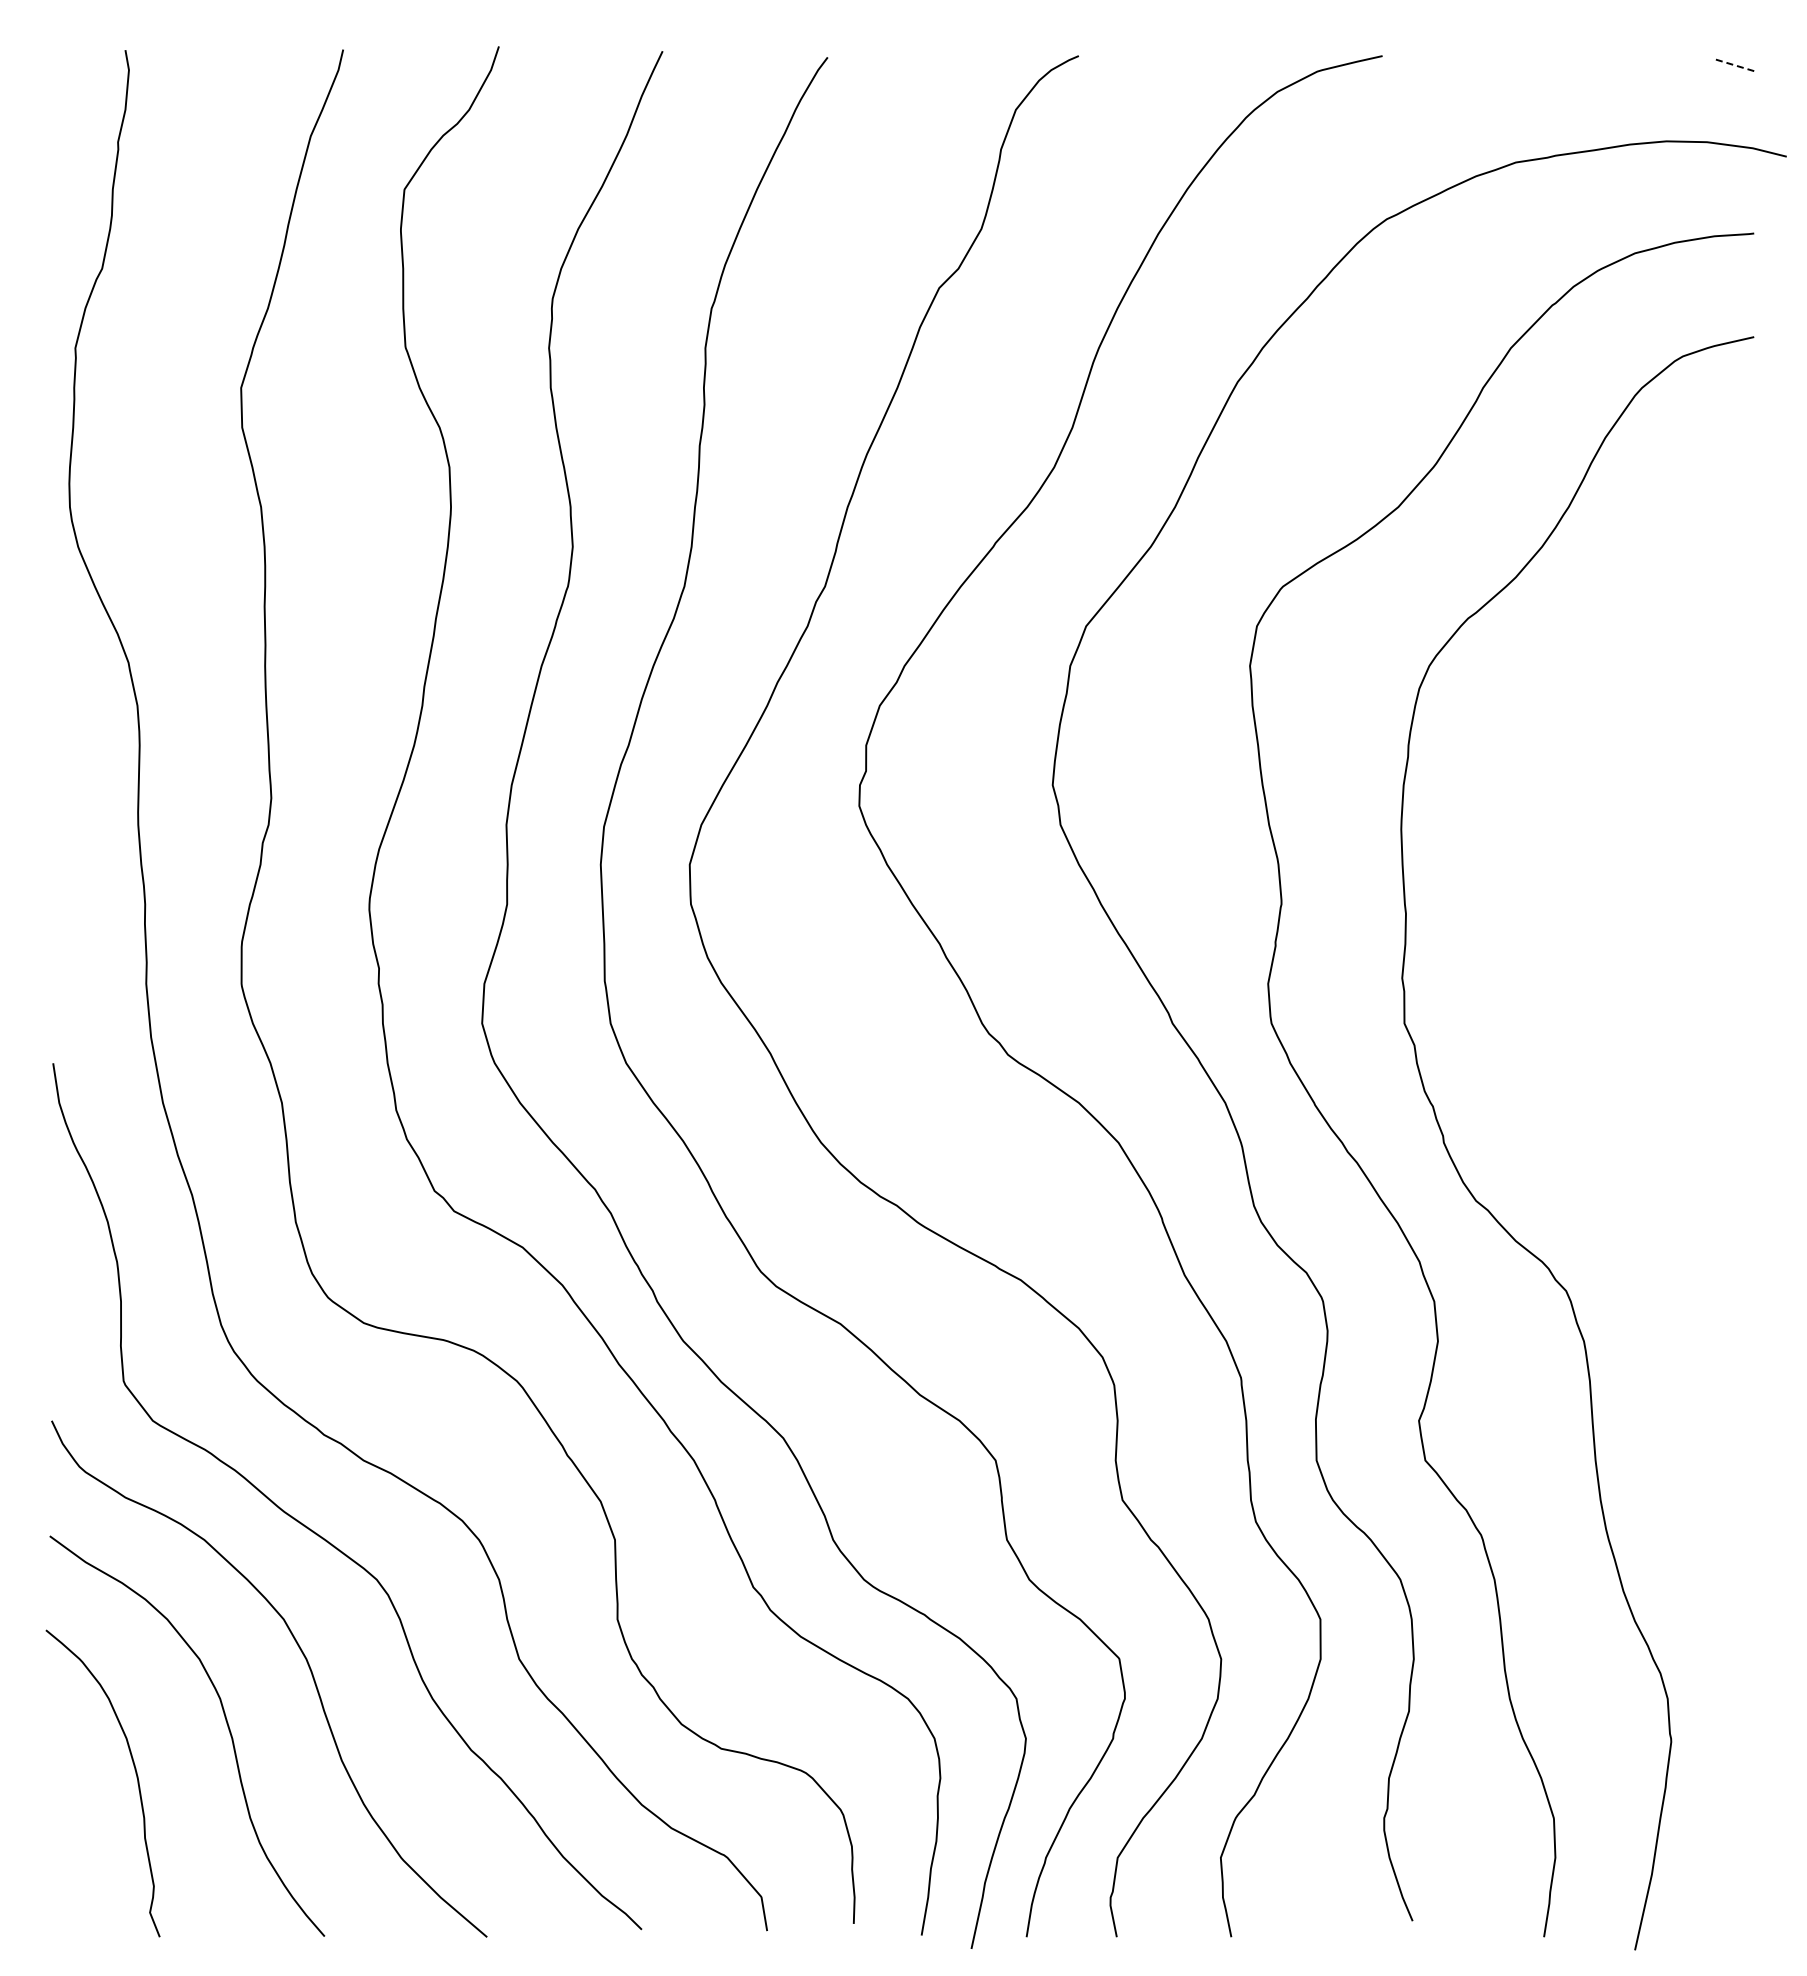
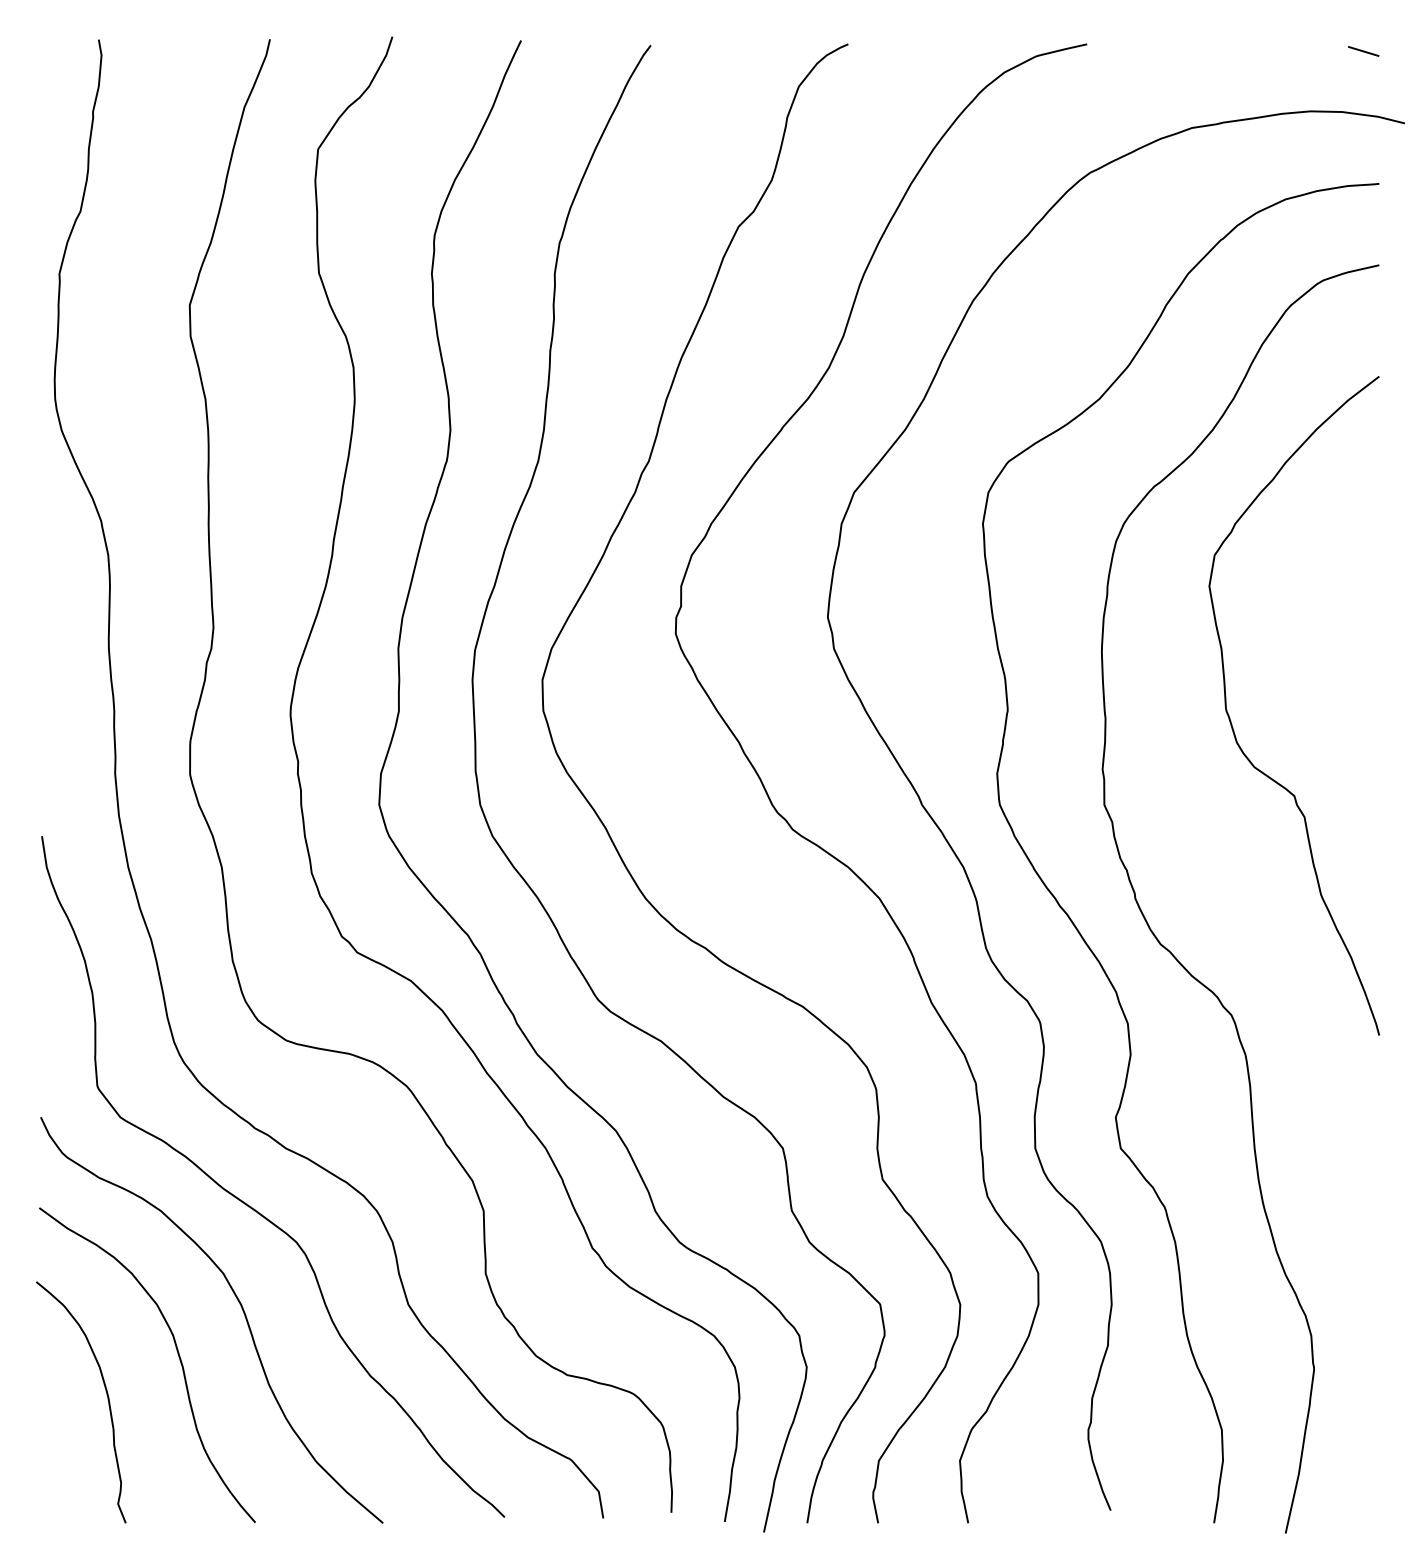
line: (1734, 65) -> (1363, 51), dashed -> solid
curve: (1567, 922) -> (1232, 725), added

